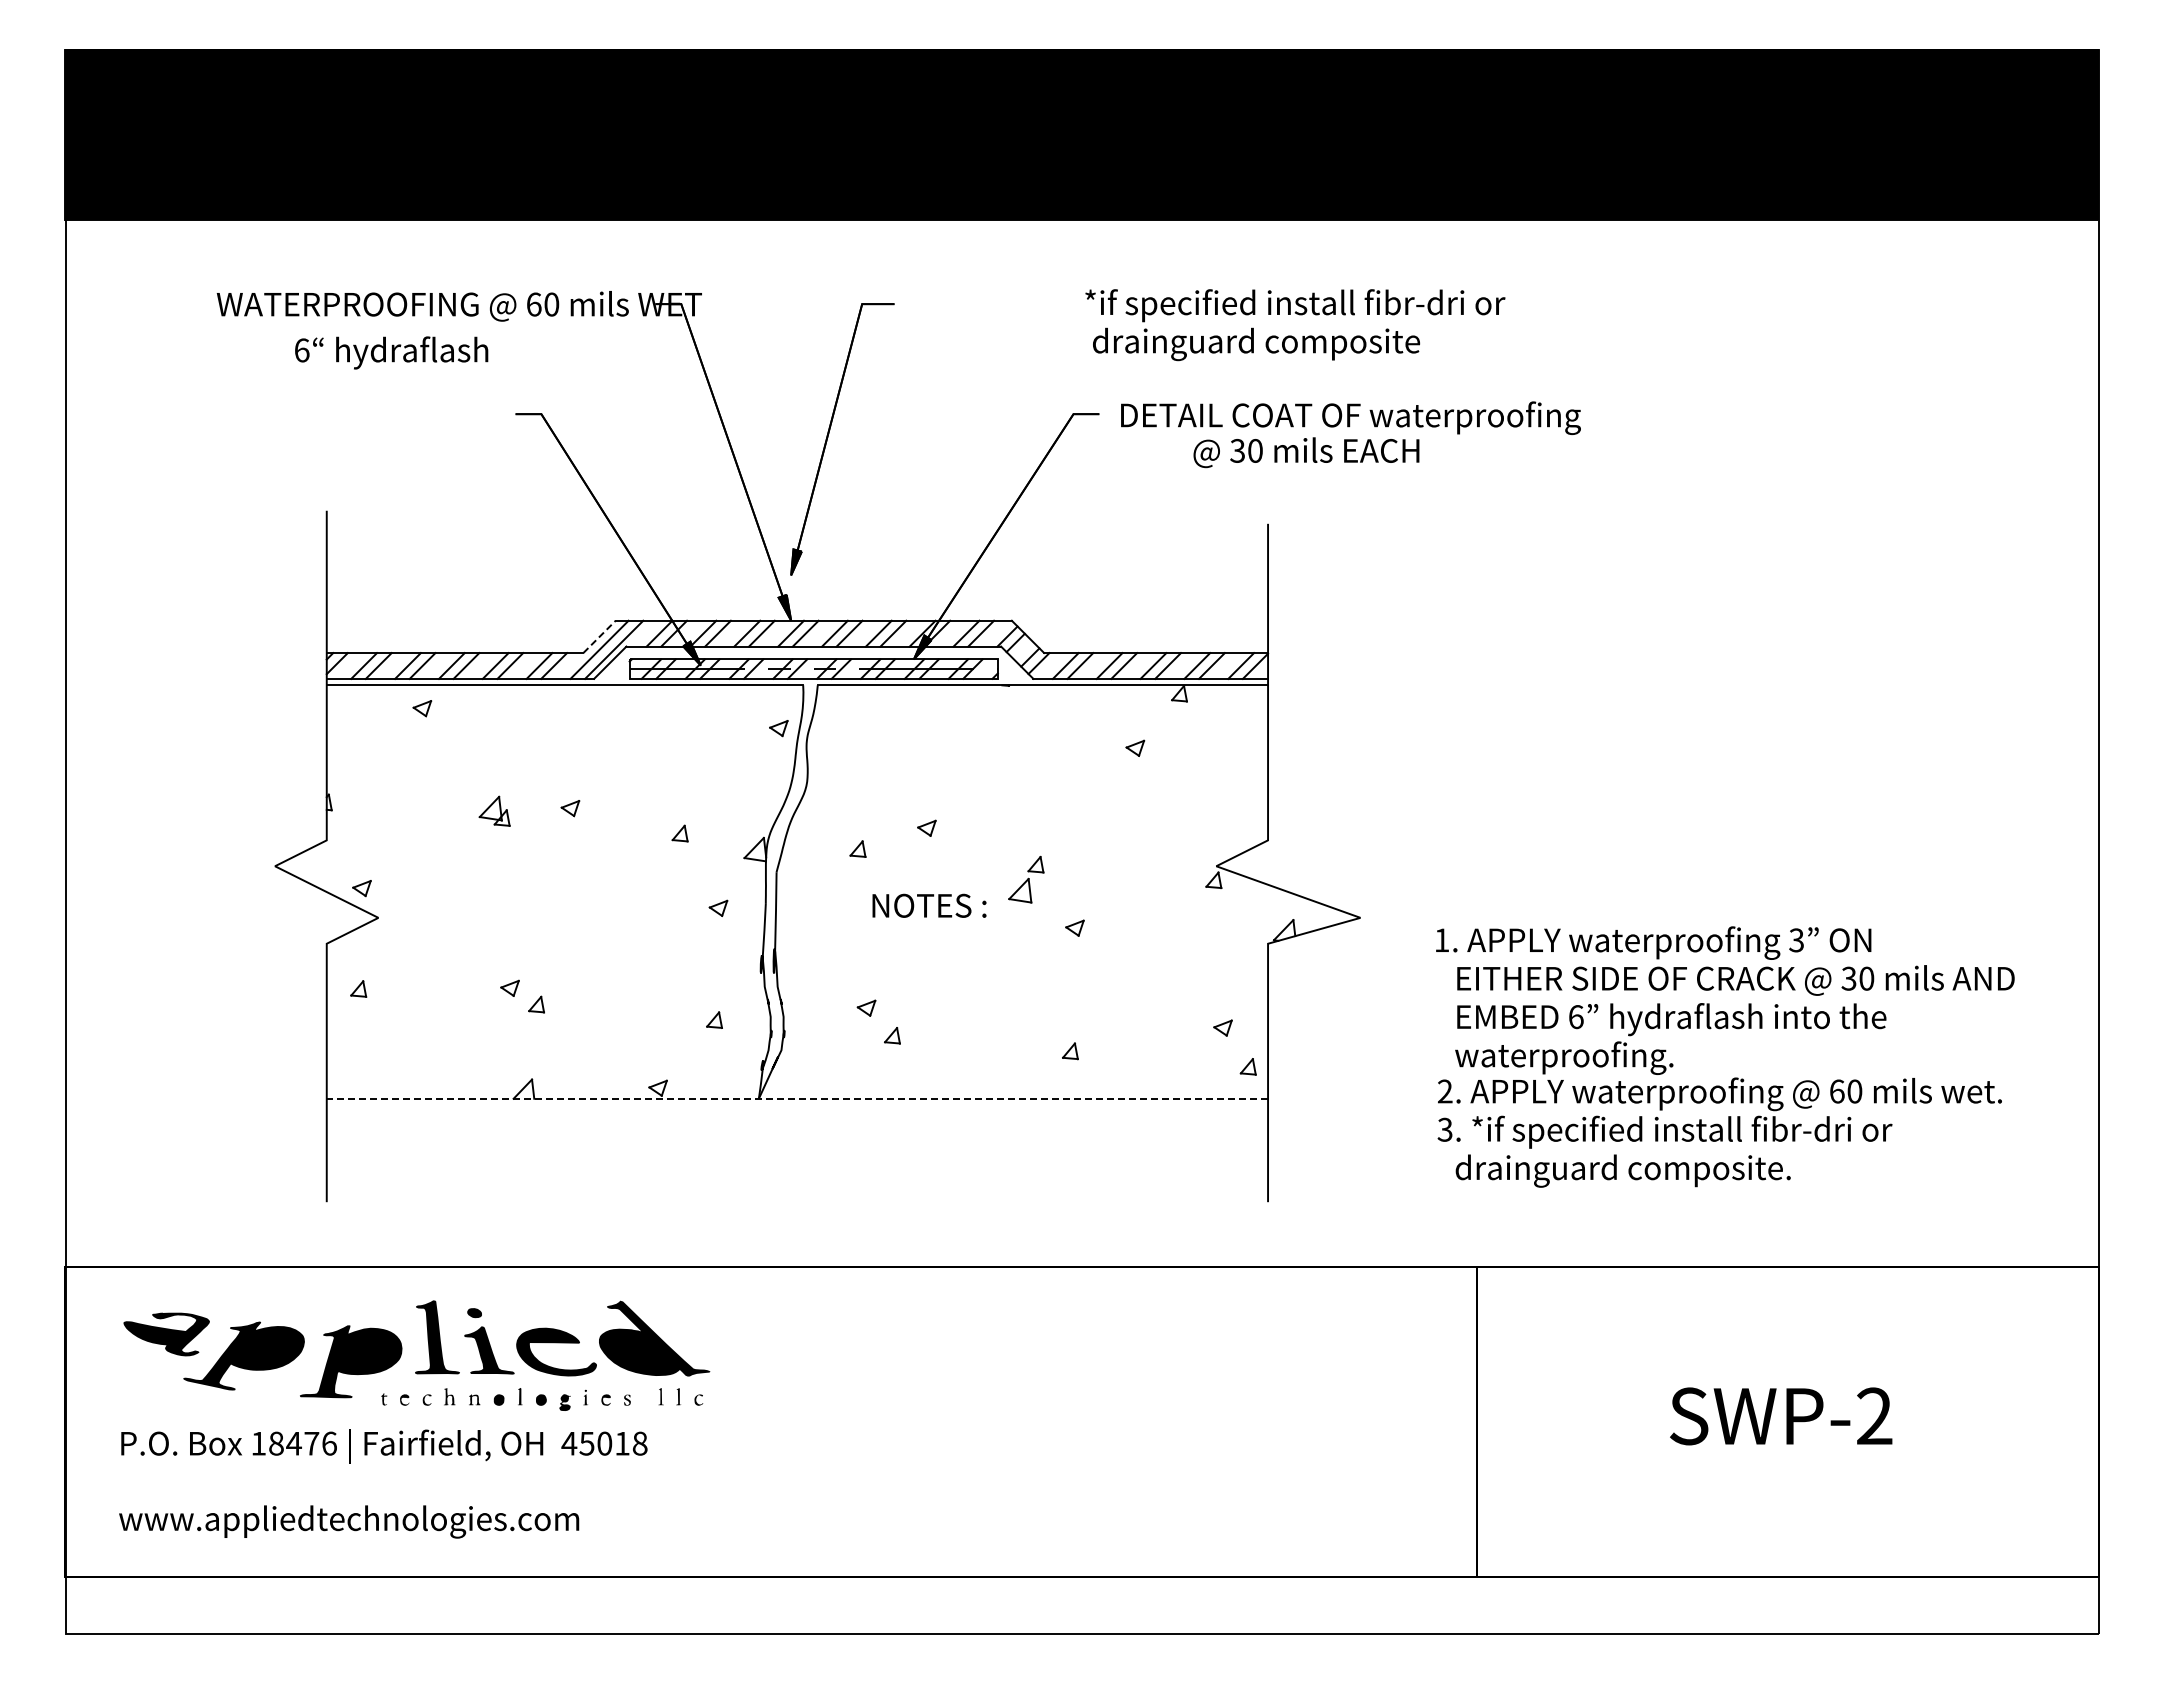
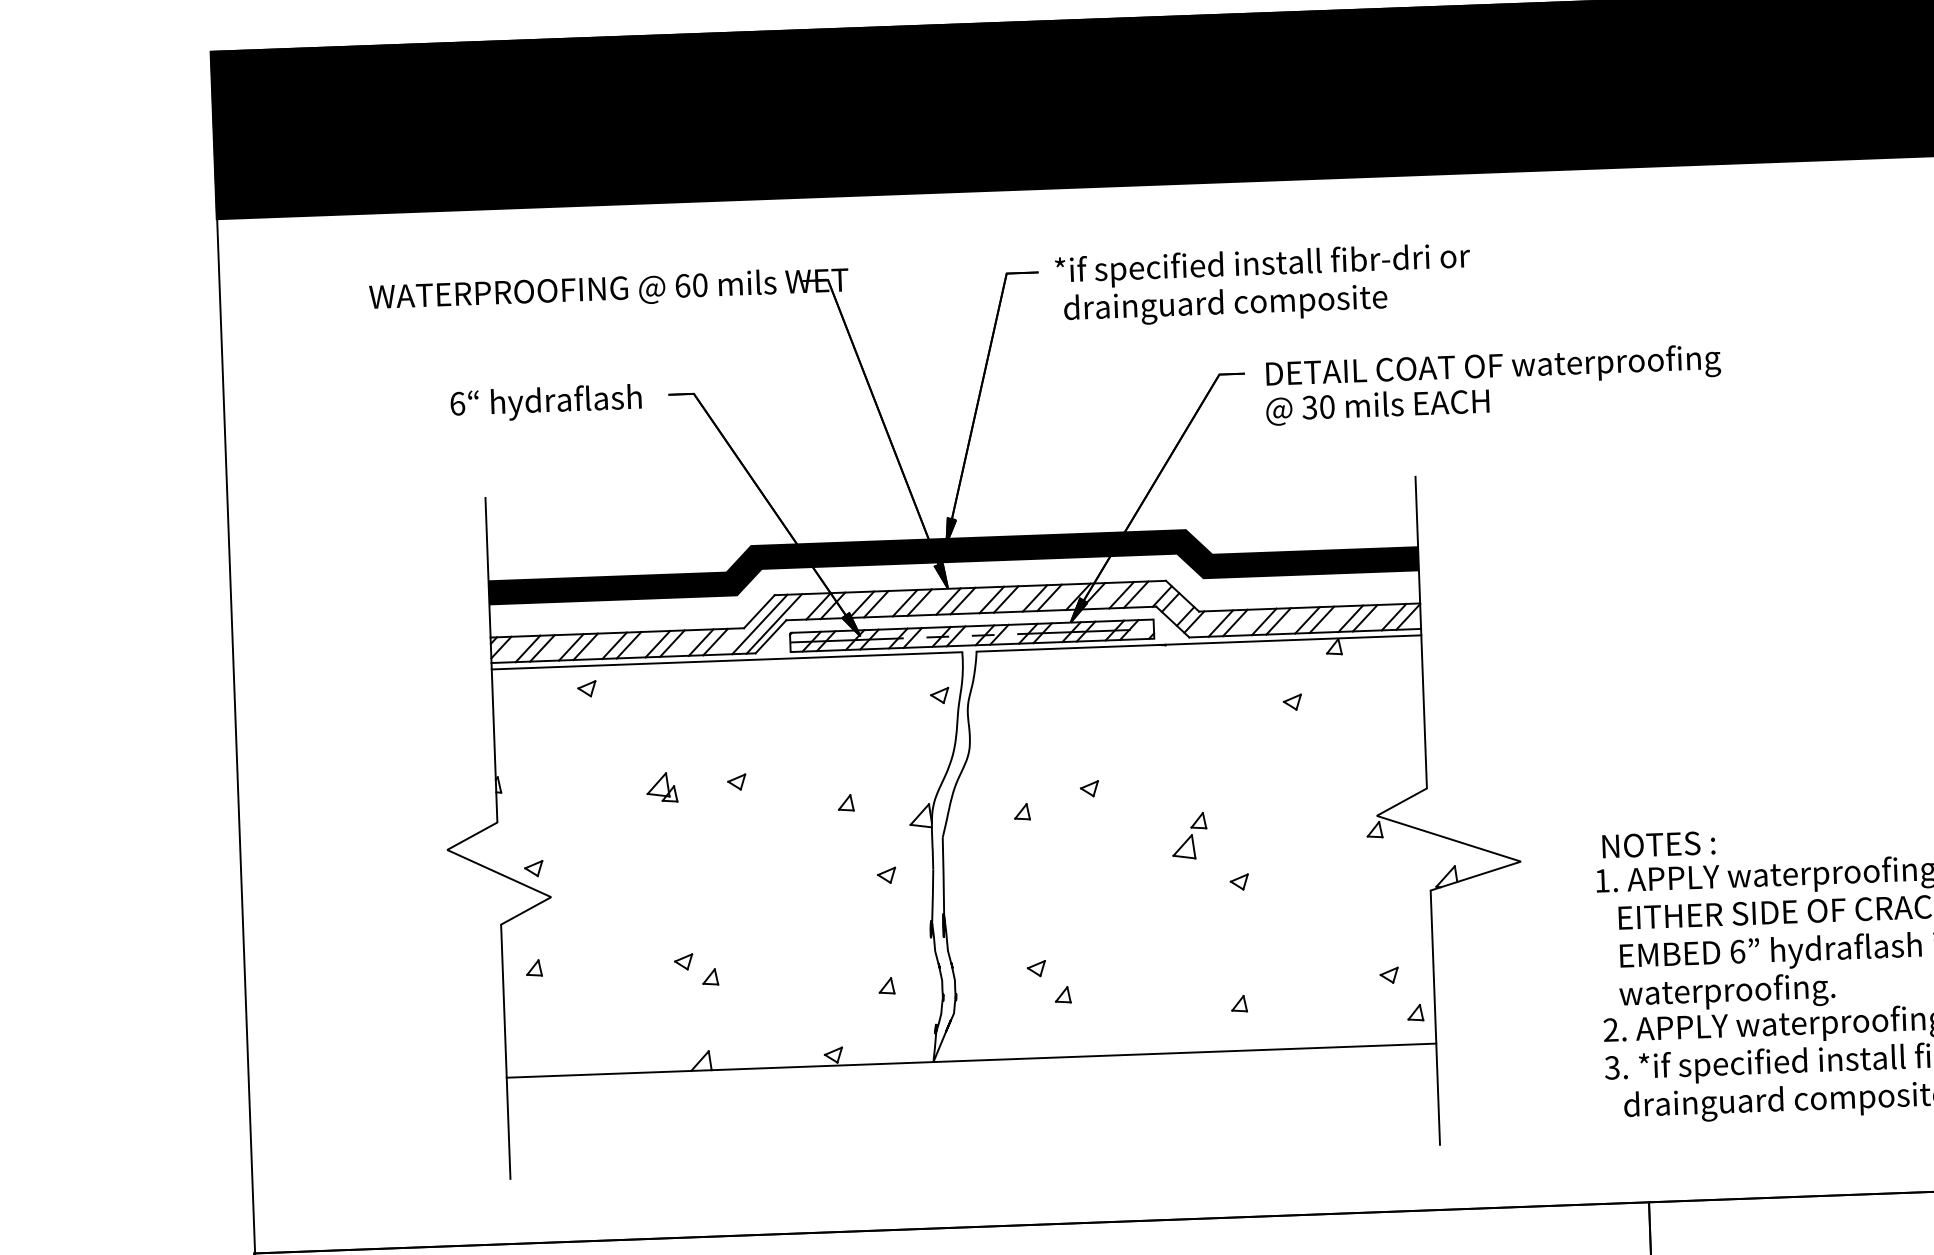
text: (1295, 325) -> (1263, 285), moved
text: (391, 352) -> (546, 402), moved
text: (1306, 452) -> (1377, 406), moved
fill: (797, 594) -> (953, 562), added
line: (599, 636) -> (759, 611), dashed -> solid
text: (929, 905) -> (1658, 844), moved
line: (797, 1098) -> (971, 1060), dashed -> solid

